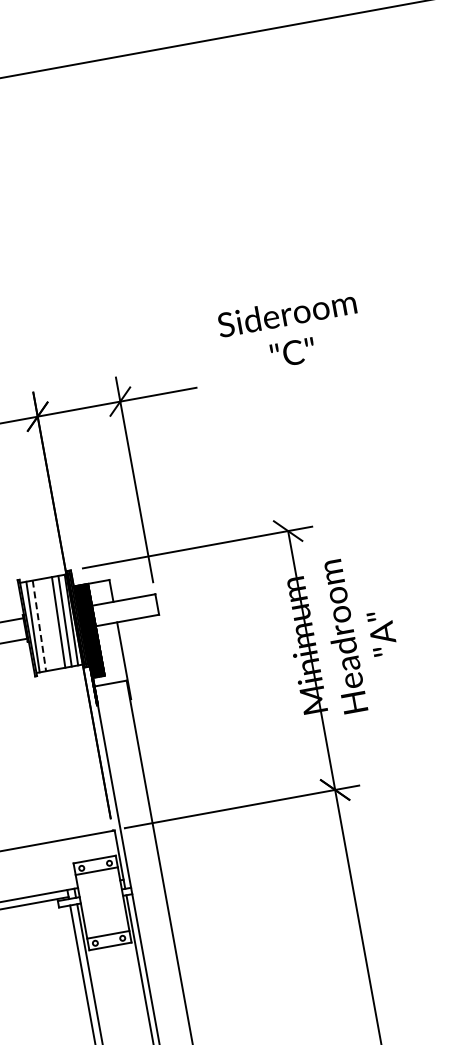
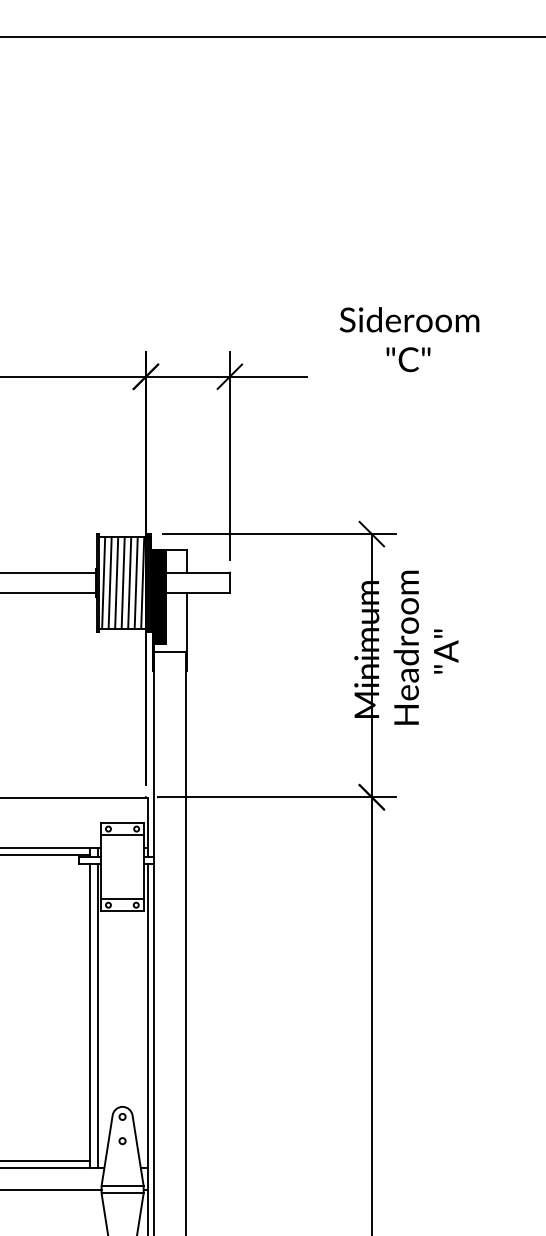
line: (51, 623) -> (122, 582), added
line: (45, 624) -> (116, 582), added
line: (39, 625) -> (110, 582), dashed -> solid

